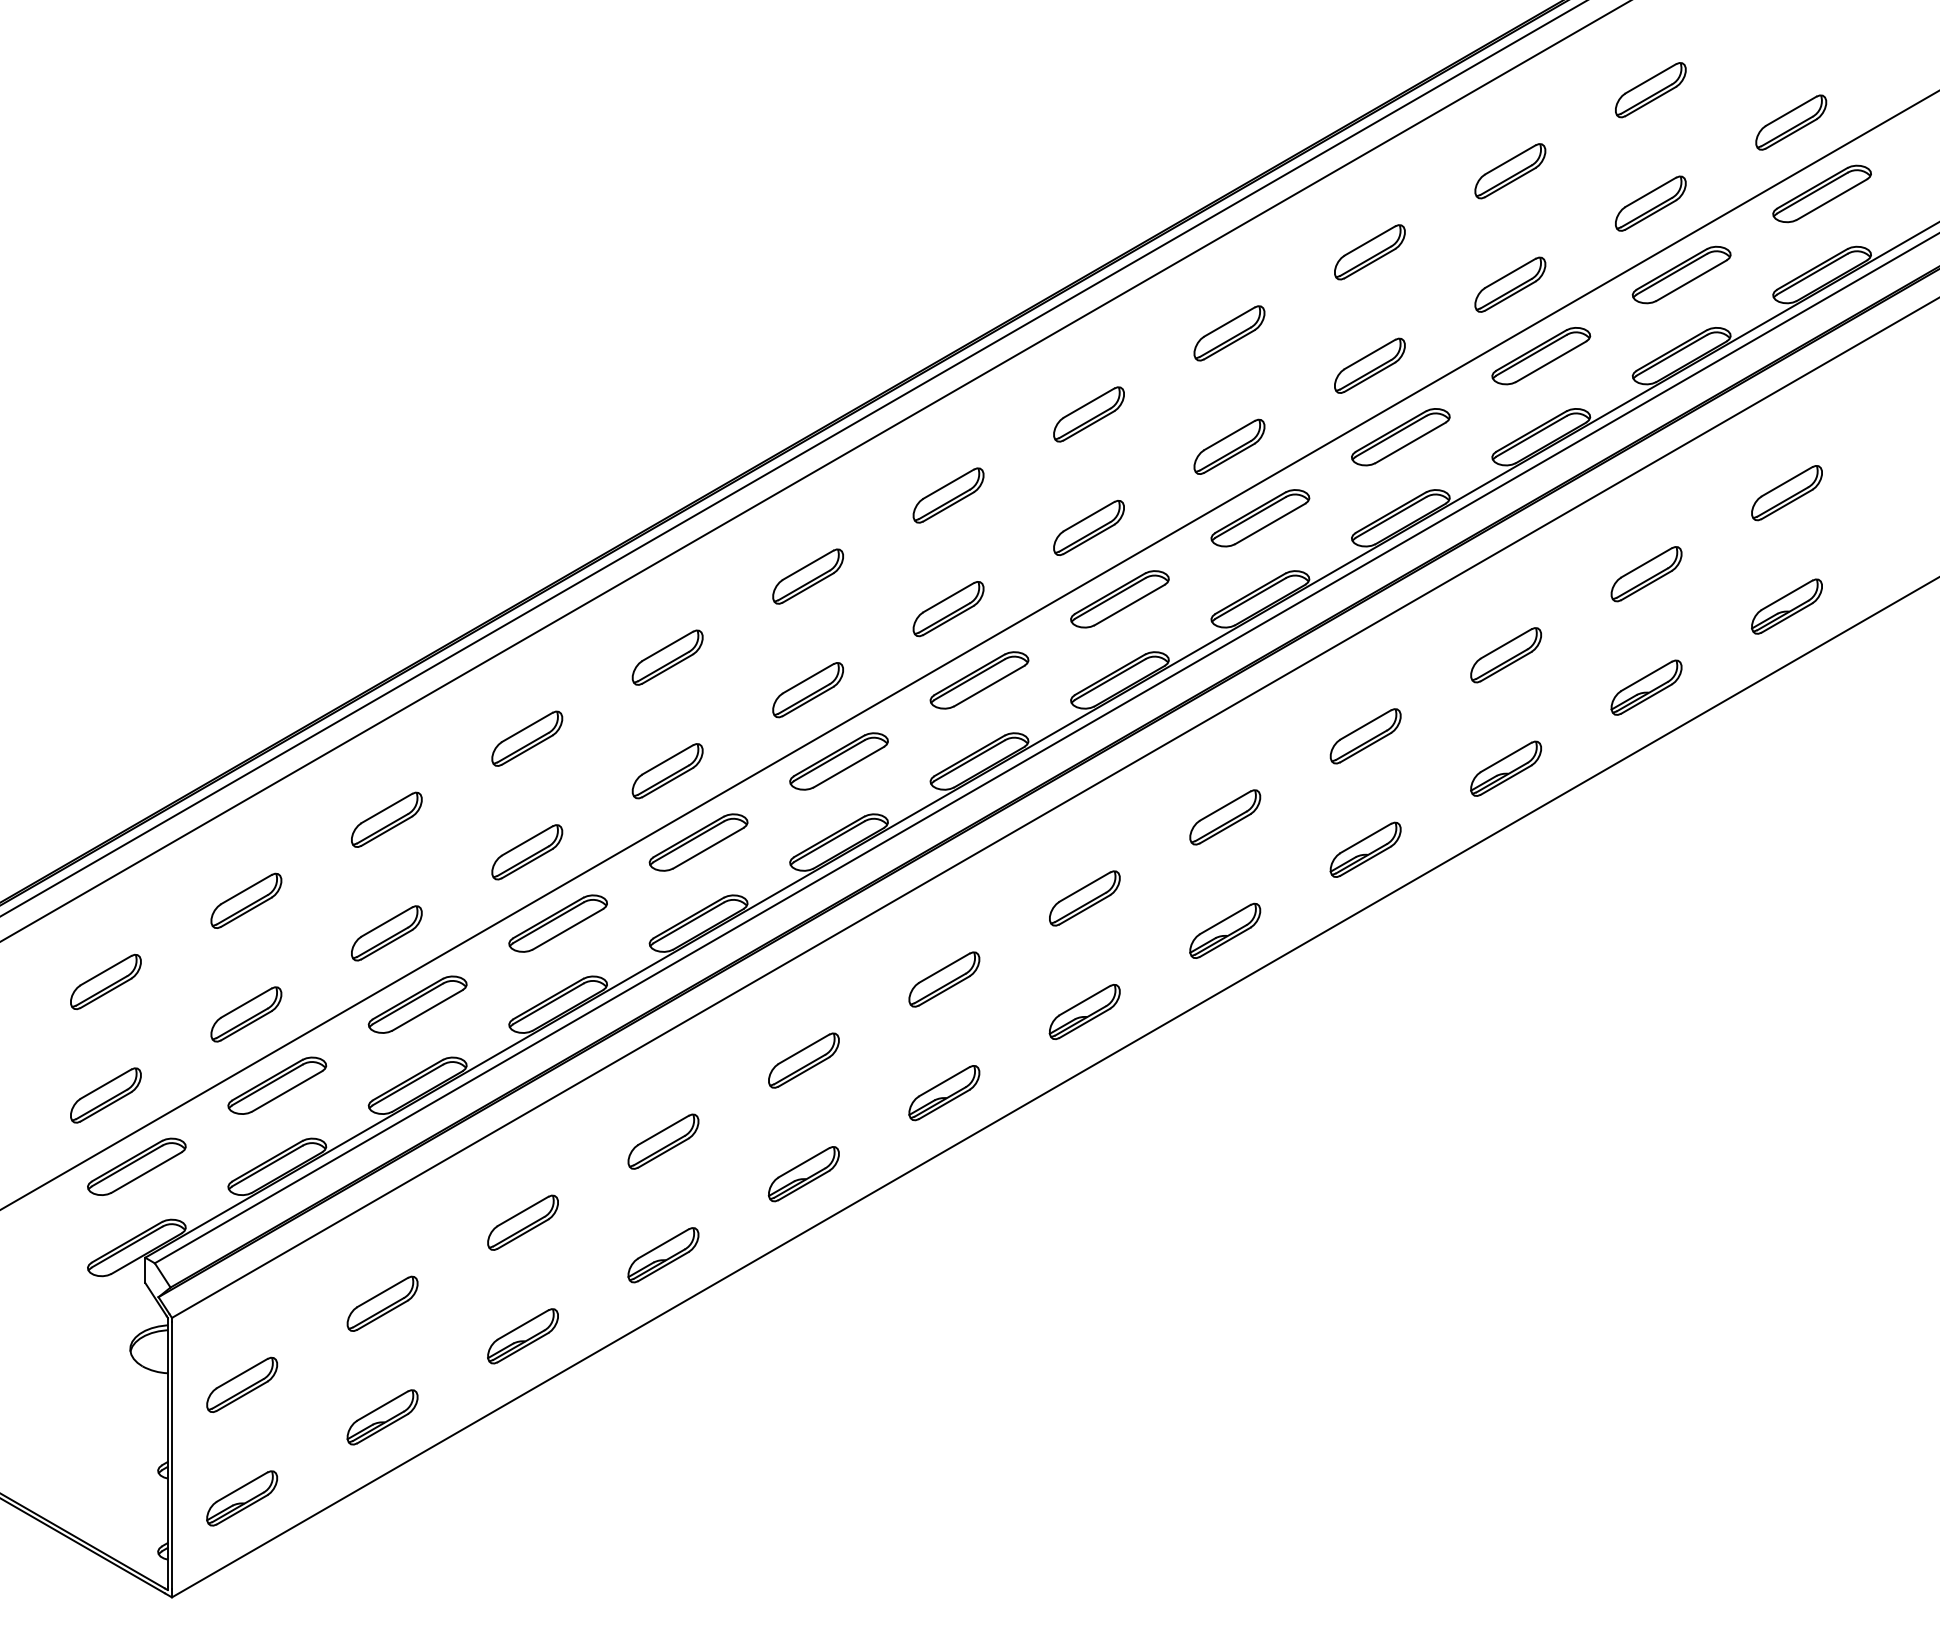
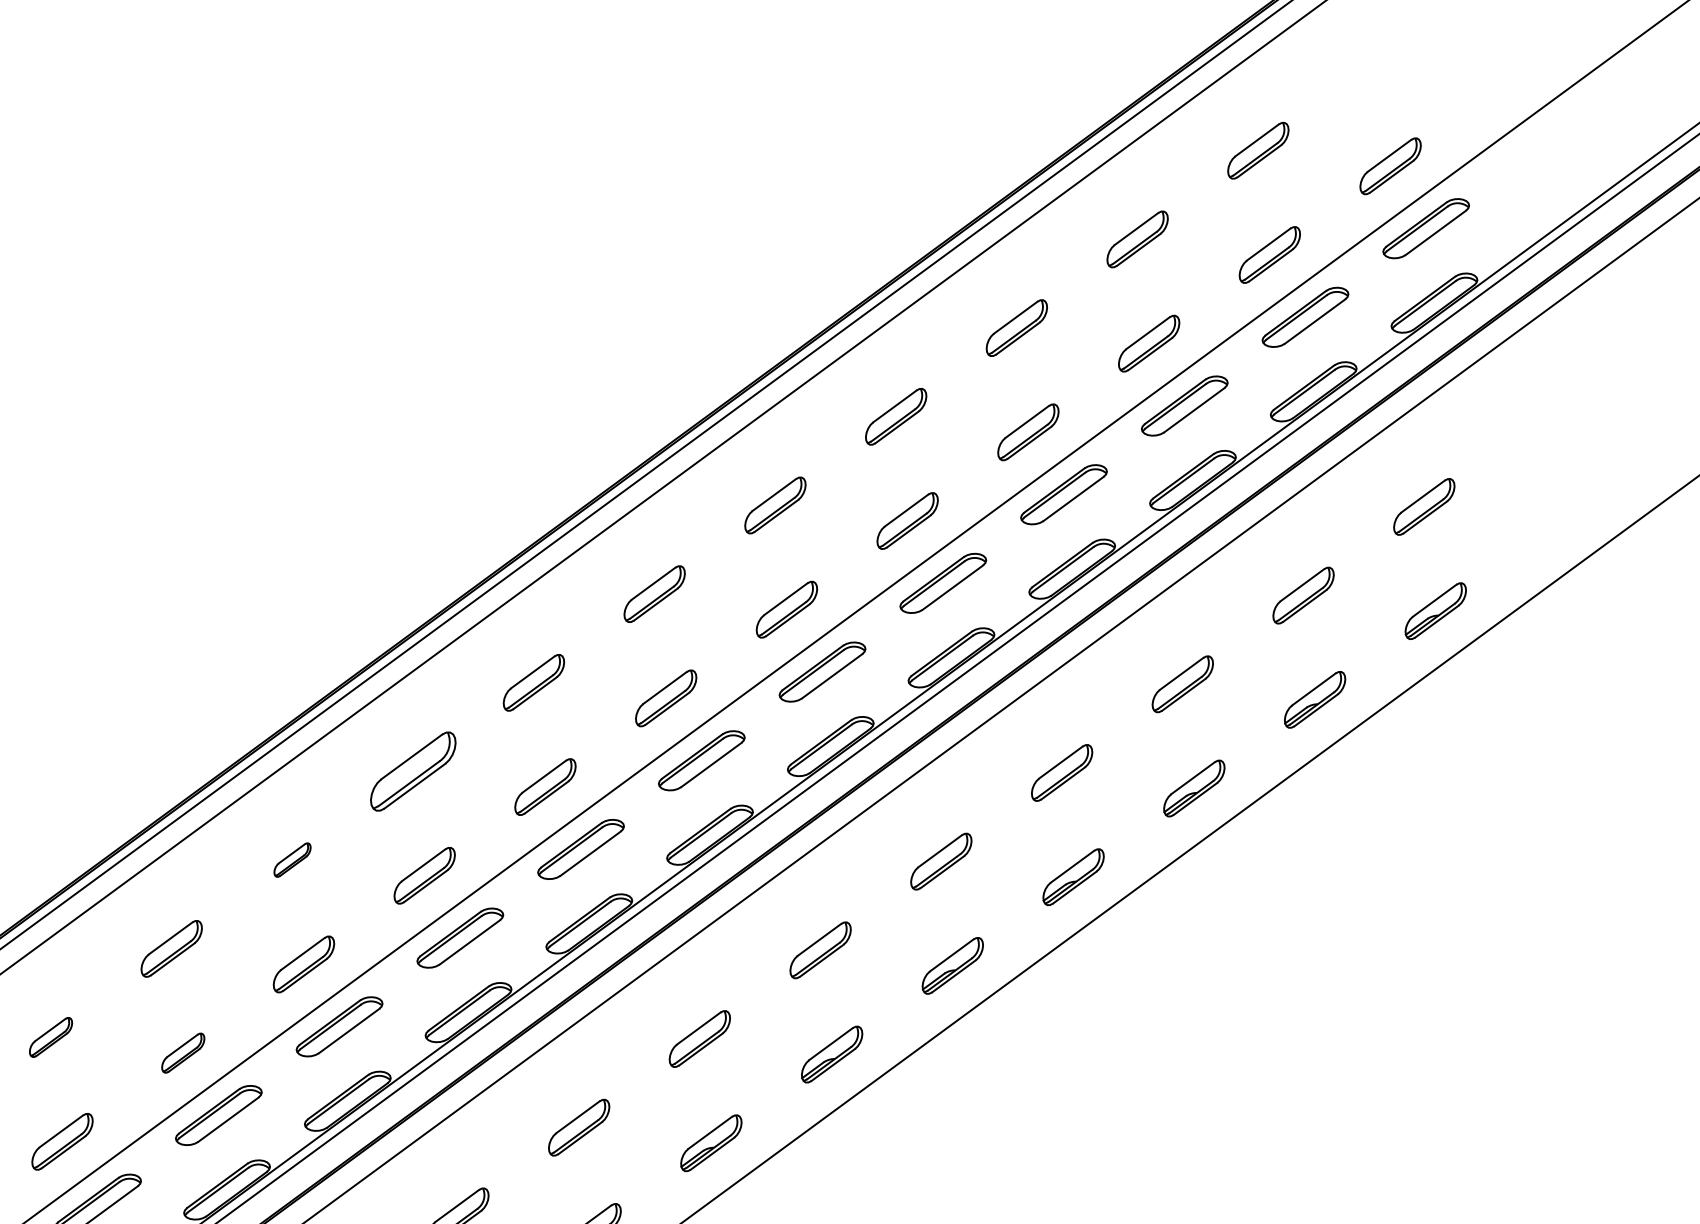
part: (667, 657) -> (412, 771), size x1.4
part: (527, 738) -> (292, 859), size x0.6
part: (246, 900) -> (51, 1037), size x0.7
part: (386, 933) -> (182, 1053), size x0.7

